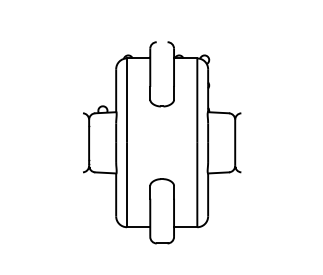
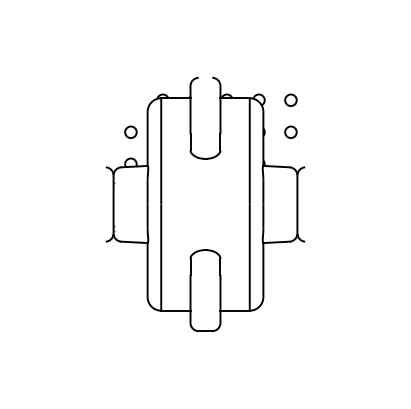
circle: (229, 59) -> (290, 99), added
circle: (102, 84) -> (130, 131), added
circle: (229, 84) -> (290, 131), added

